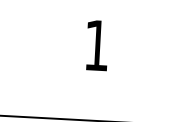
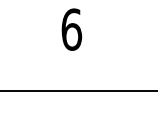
text: (96, 45) -> (71, 29), 1 -> 6

